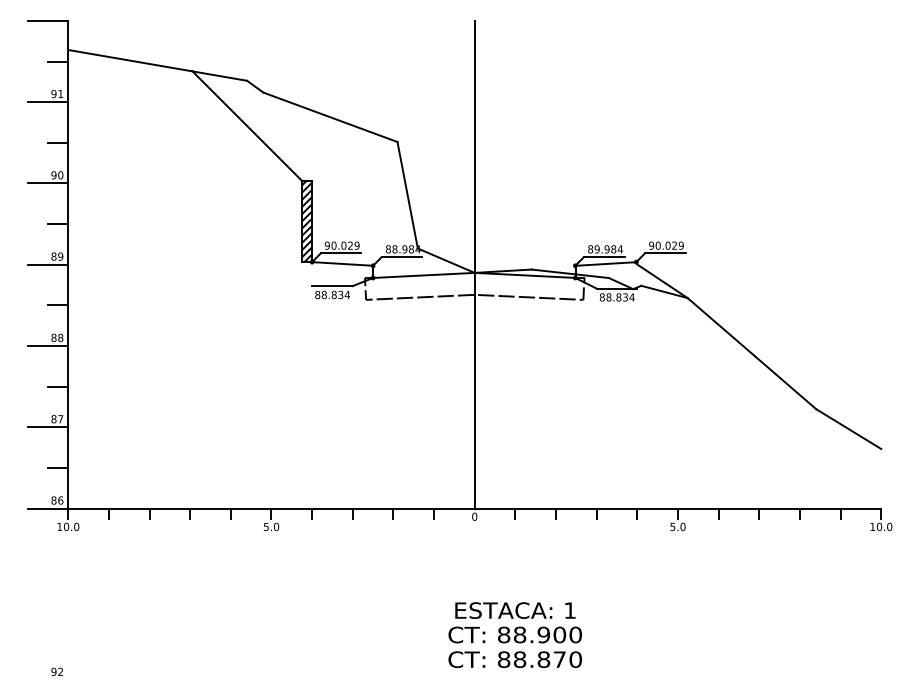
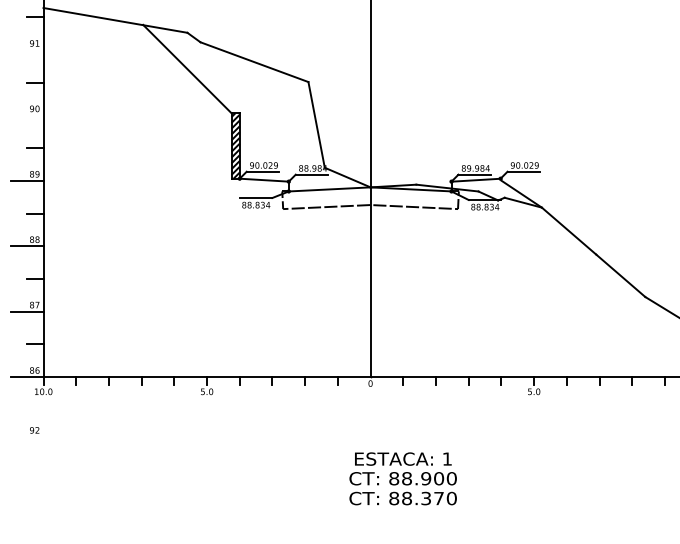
line: (47, 102) -> (26, 50), removed
line: (47, 183) -> (26, 115), removed
text: (543, 659) -> (425, 498), 88.870 -> 88.370
text: (56, 671) -> (34, 430), moved

